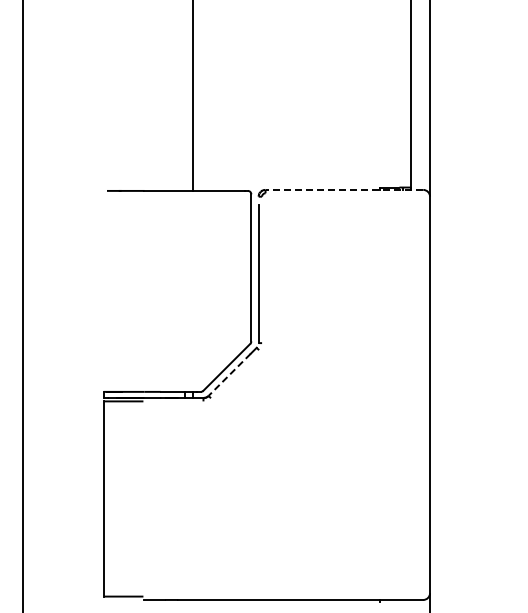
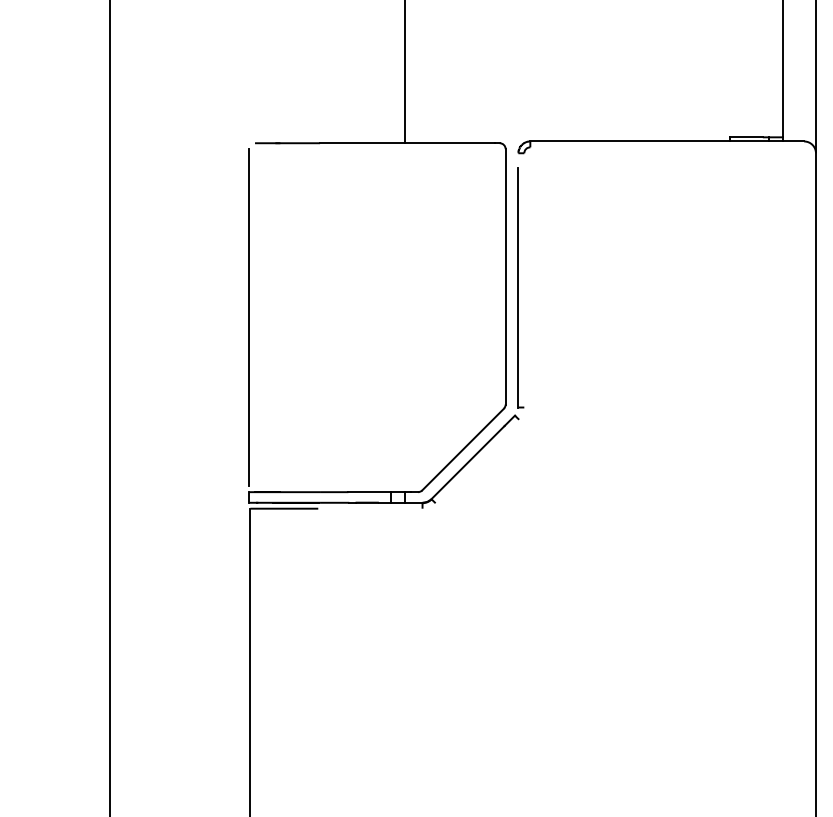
line: (344, 189) -> (667, 140), dashed -> solid
line: (103, 291) -> (248, 317), added
line: (229, 374) -> (467, 461), dashed -> solid

